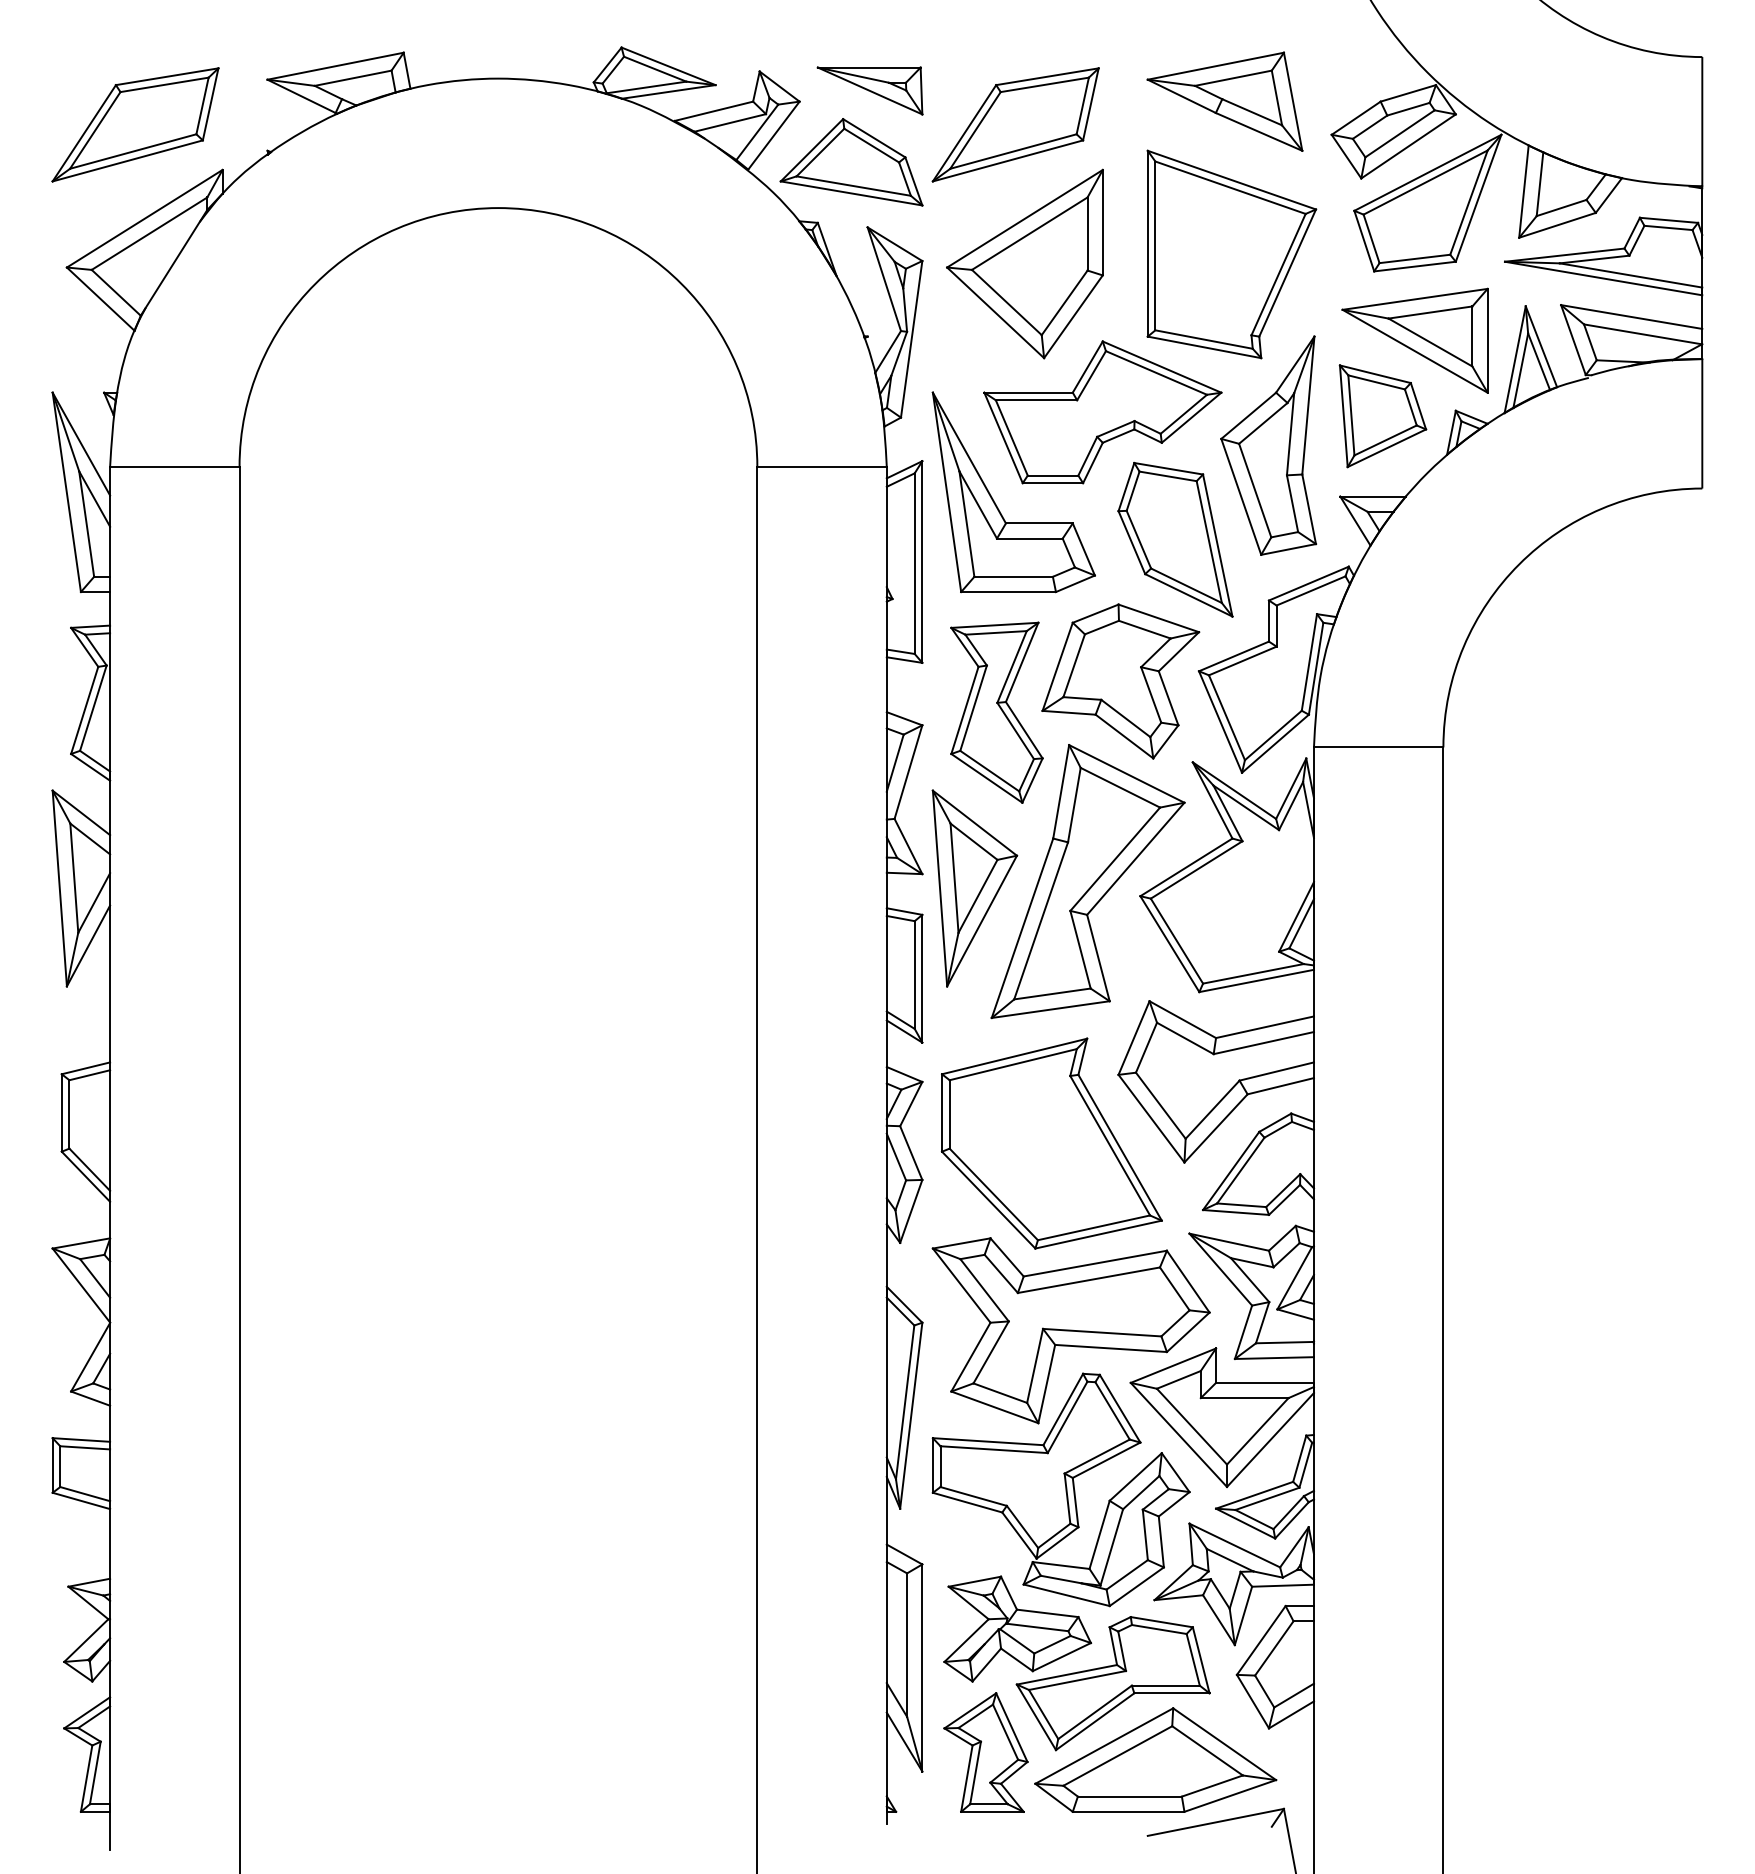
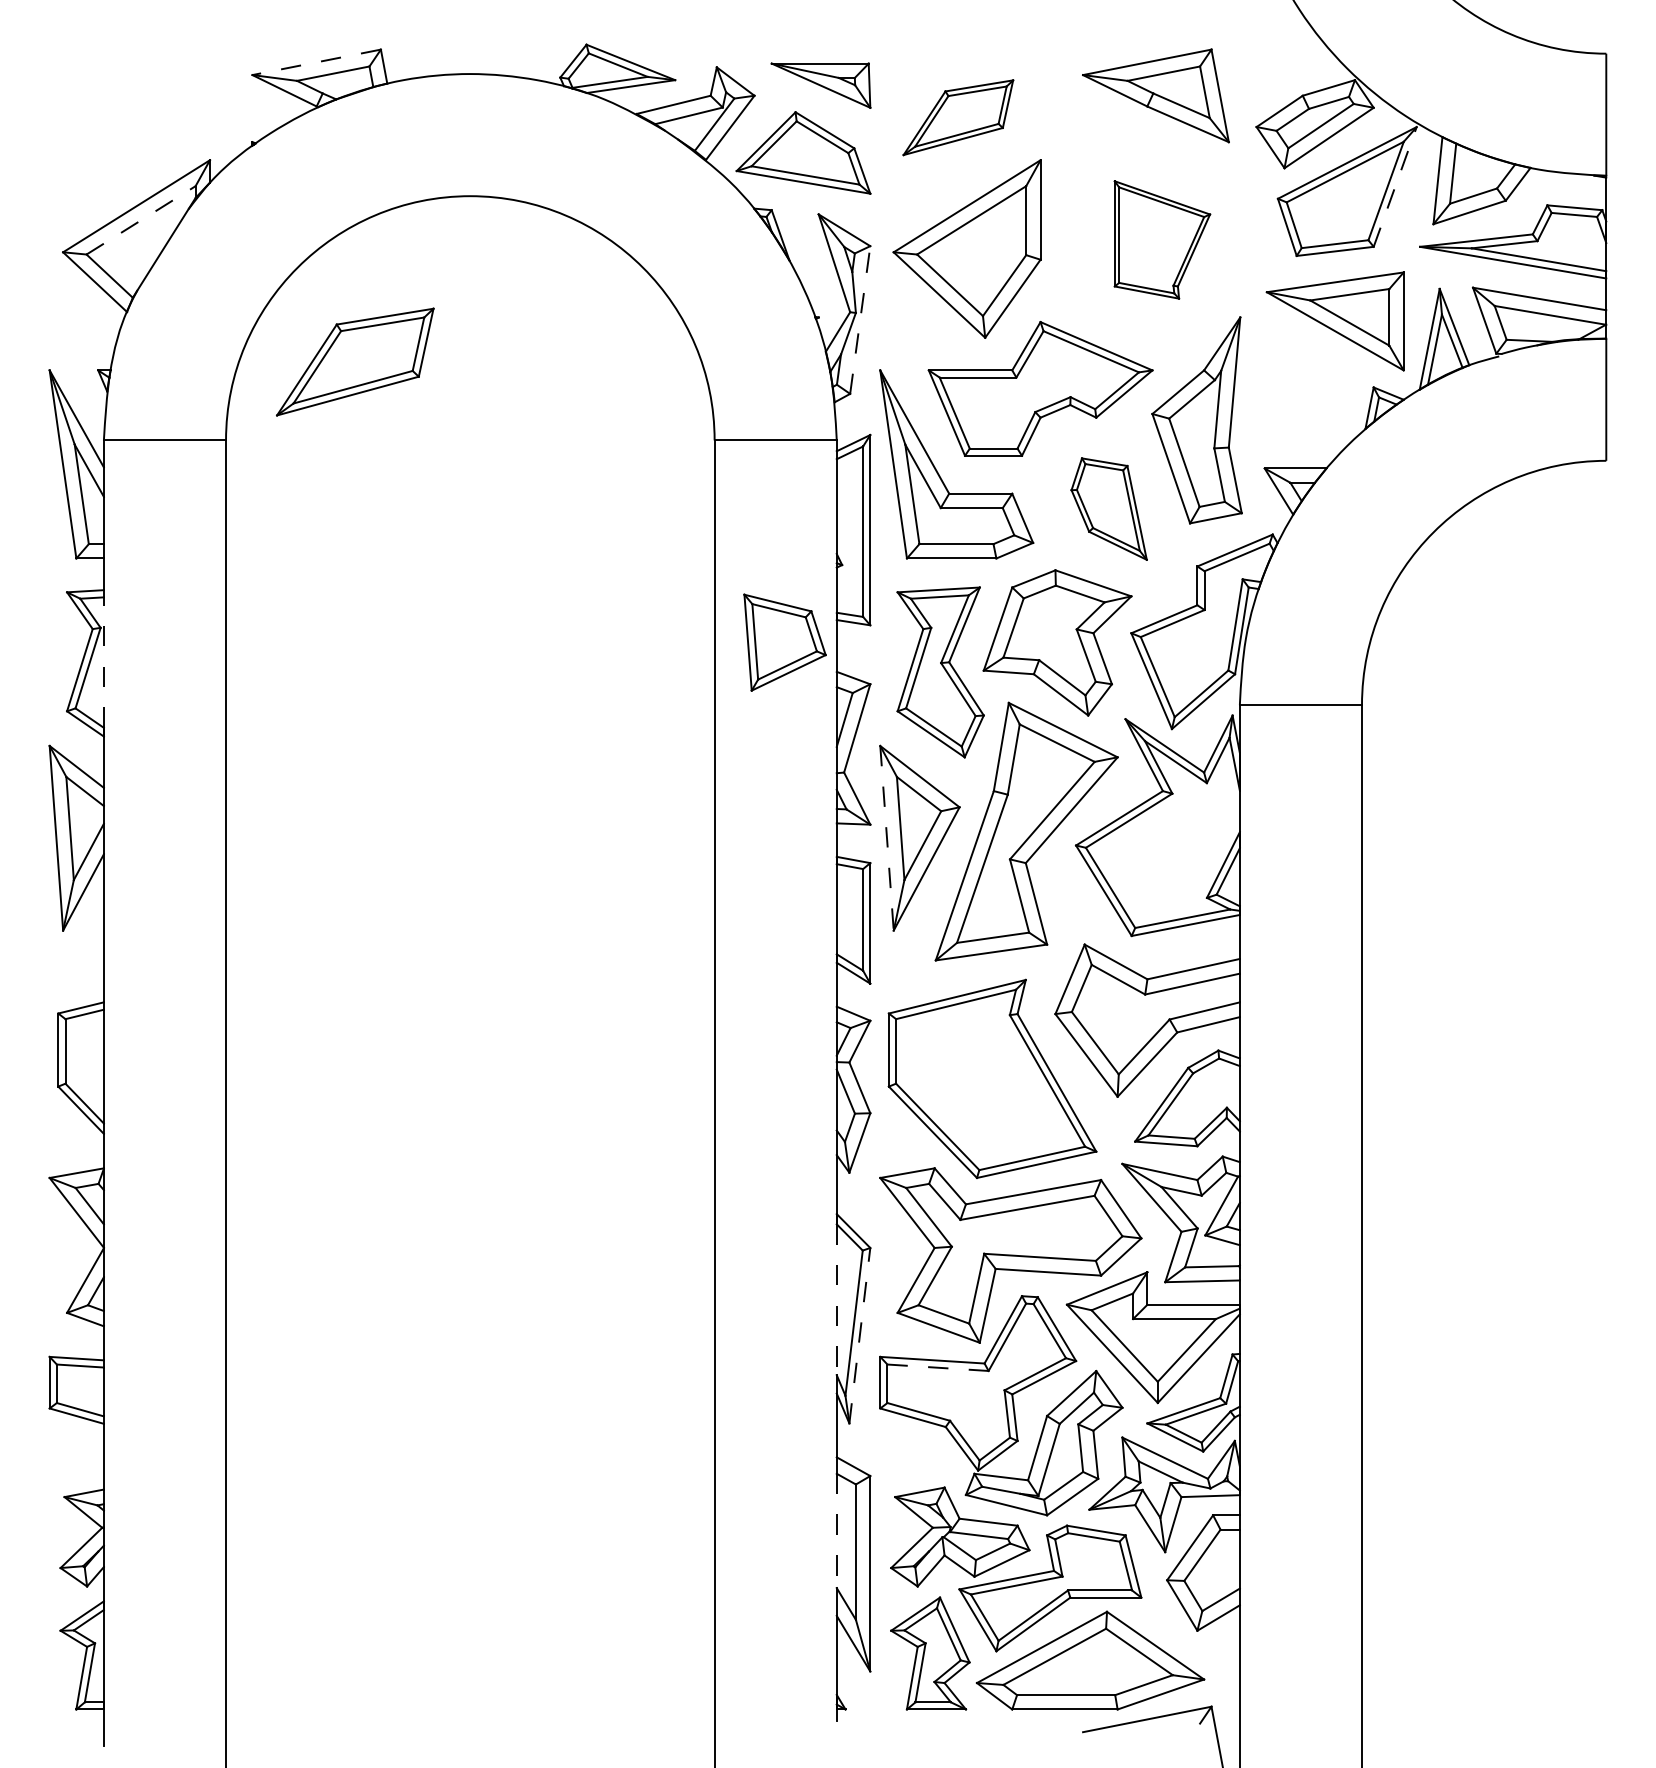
line: (335, 66) -> (316, 62), solid -> dashed
part: (135, 124) -> (355, 361), moved
part: (1015, 124) -> (958, 117), size x0.7
line: (1478, 197) -> (1395, 186), solid -> dashed
line: (149, 233) -> (141, 220), solid -> dashed
part: (1231, 254) -> (1162, 239), size x0.6
line: (911, 338) -> (860, 319), solid -> dashed
part: (1382, 416) -> (784, 642), moved
part: (1175, 539) -> (1109, 508), size x0.7
line: (110, 701) -> (104, 661), solid -> dashed
line: (940, 889) -> (887, 839), solid -> dashed
line: (886, 1377) -> (836, 1299), solid -> dashed
line: (911, 1415) -> (860, 1335), solid -> dashed
line: (994, 1449) -> (938, 1367), solid -> dashed
line: (886, 1622) -> (836, 1530), solid -> dashed

